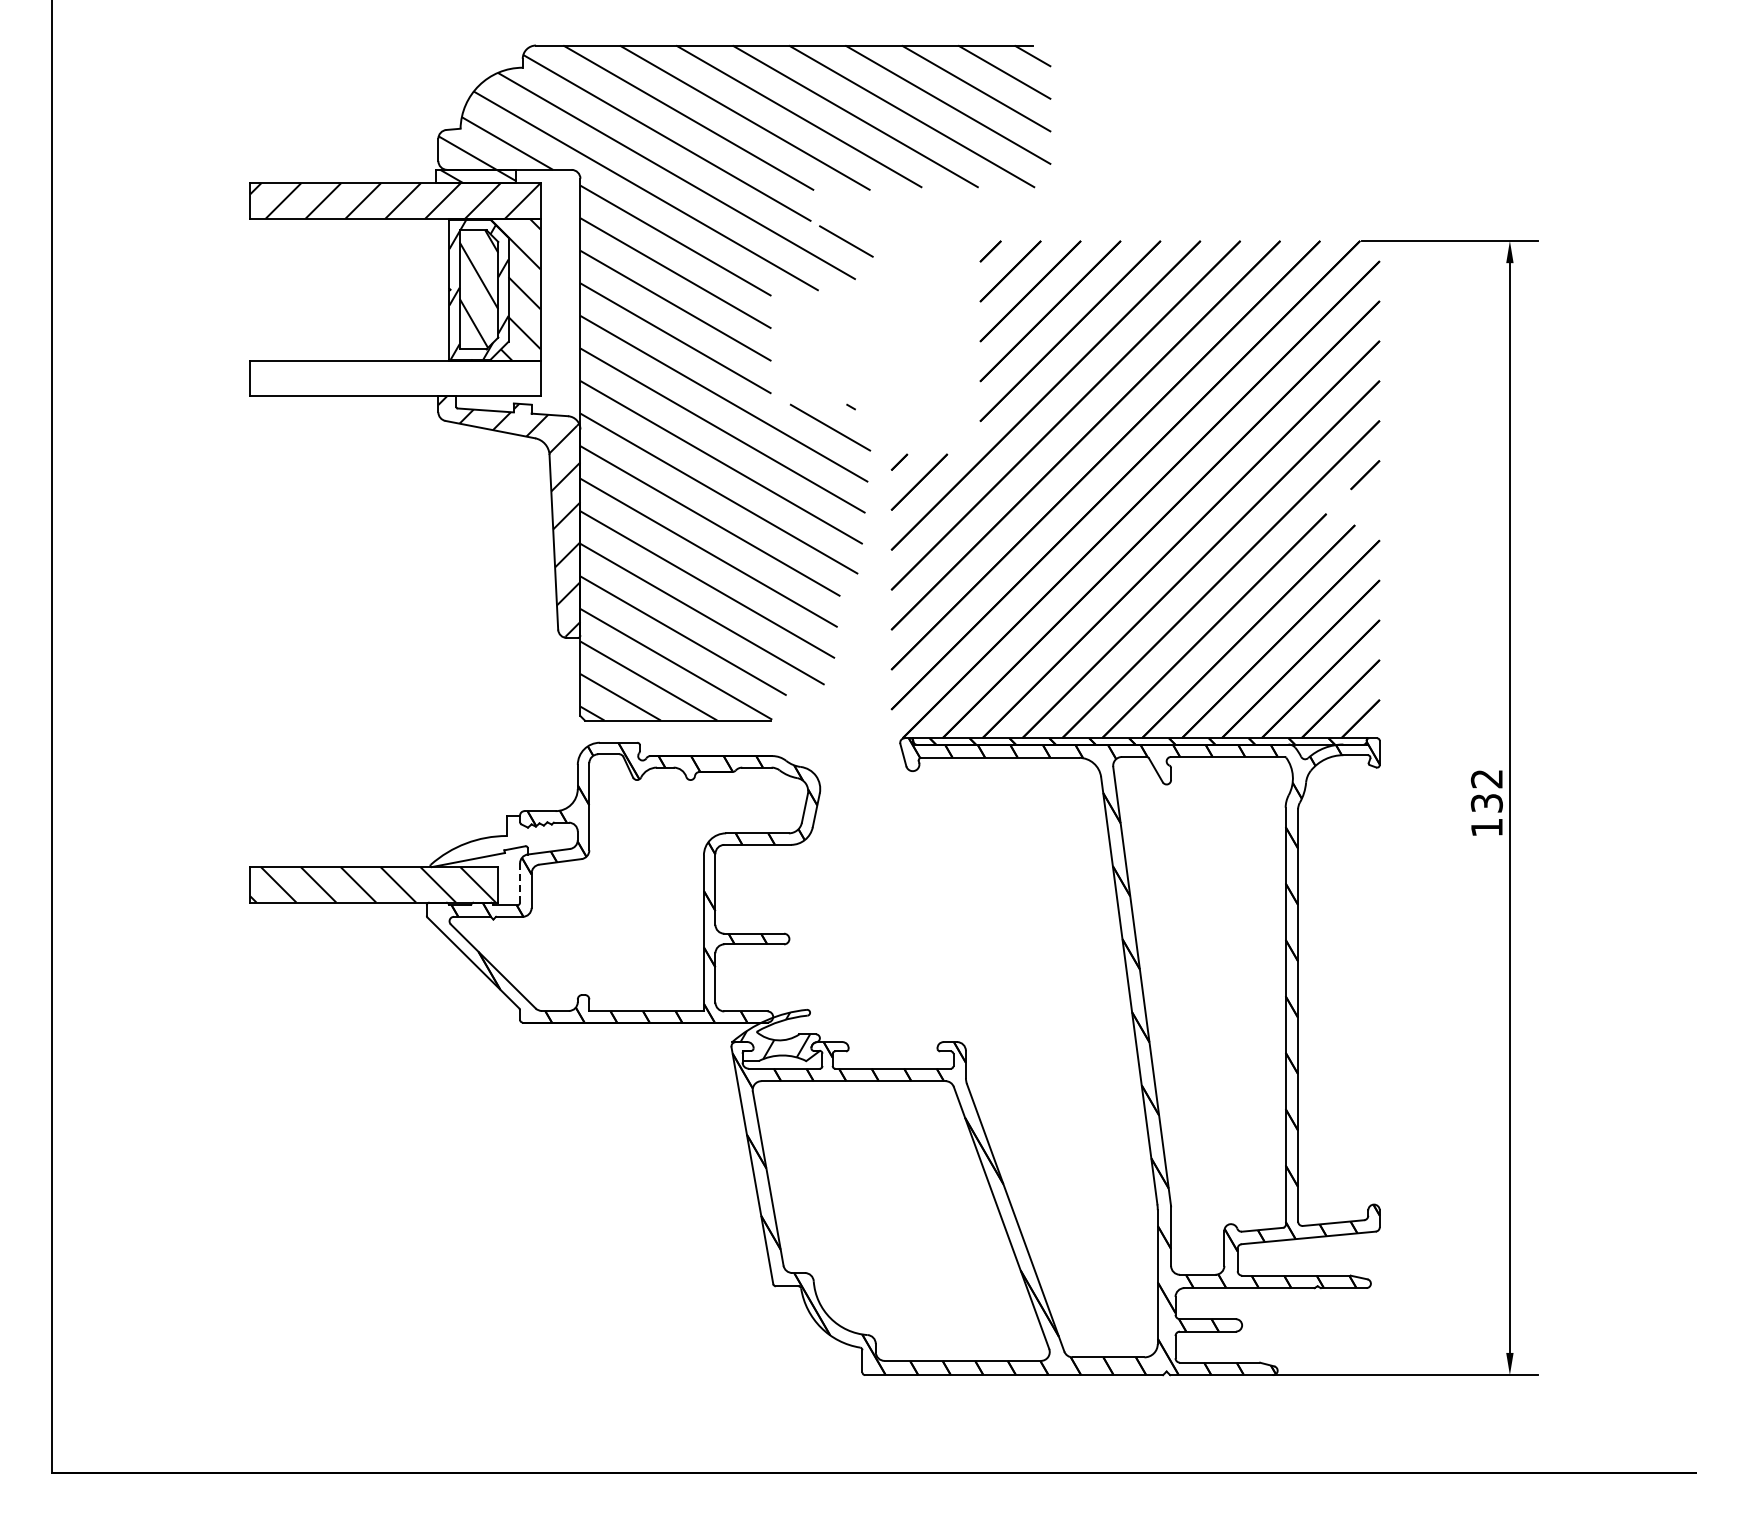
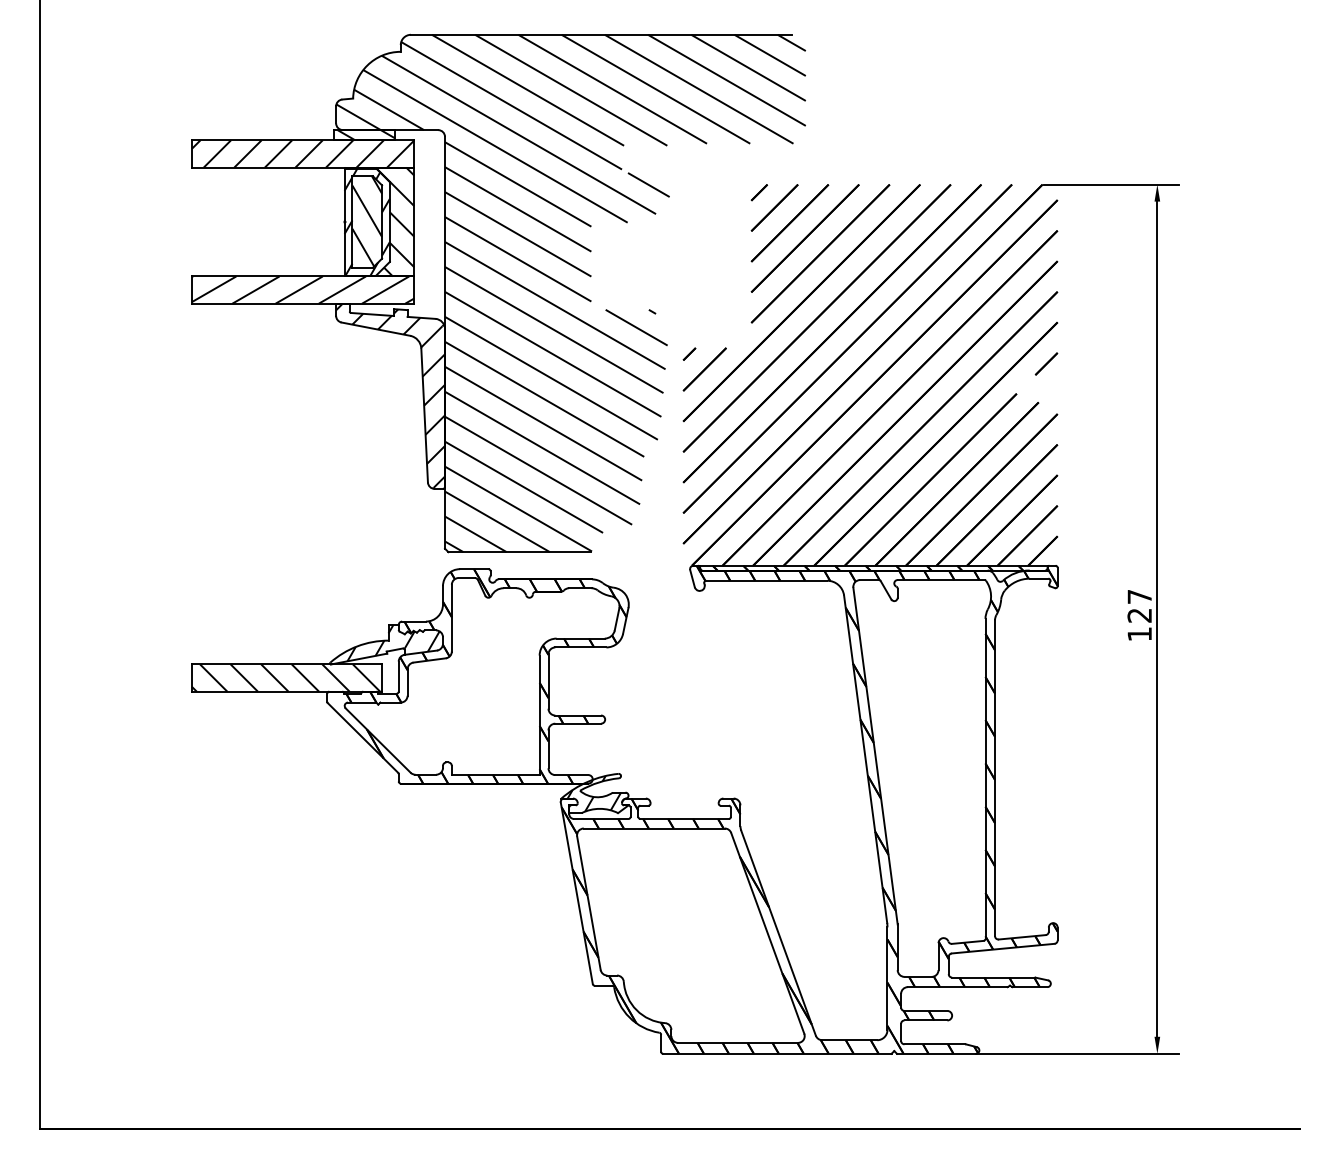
hatch: (395, 378) -> (303, 290), added
text: (1486, 791) -> (1139, 606), 132 -> 127
hatch: (513, 838) -> (393, 642), added
line: (520, 882) -> (399, 676), dashed -> solid

